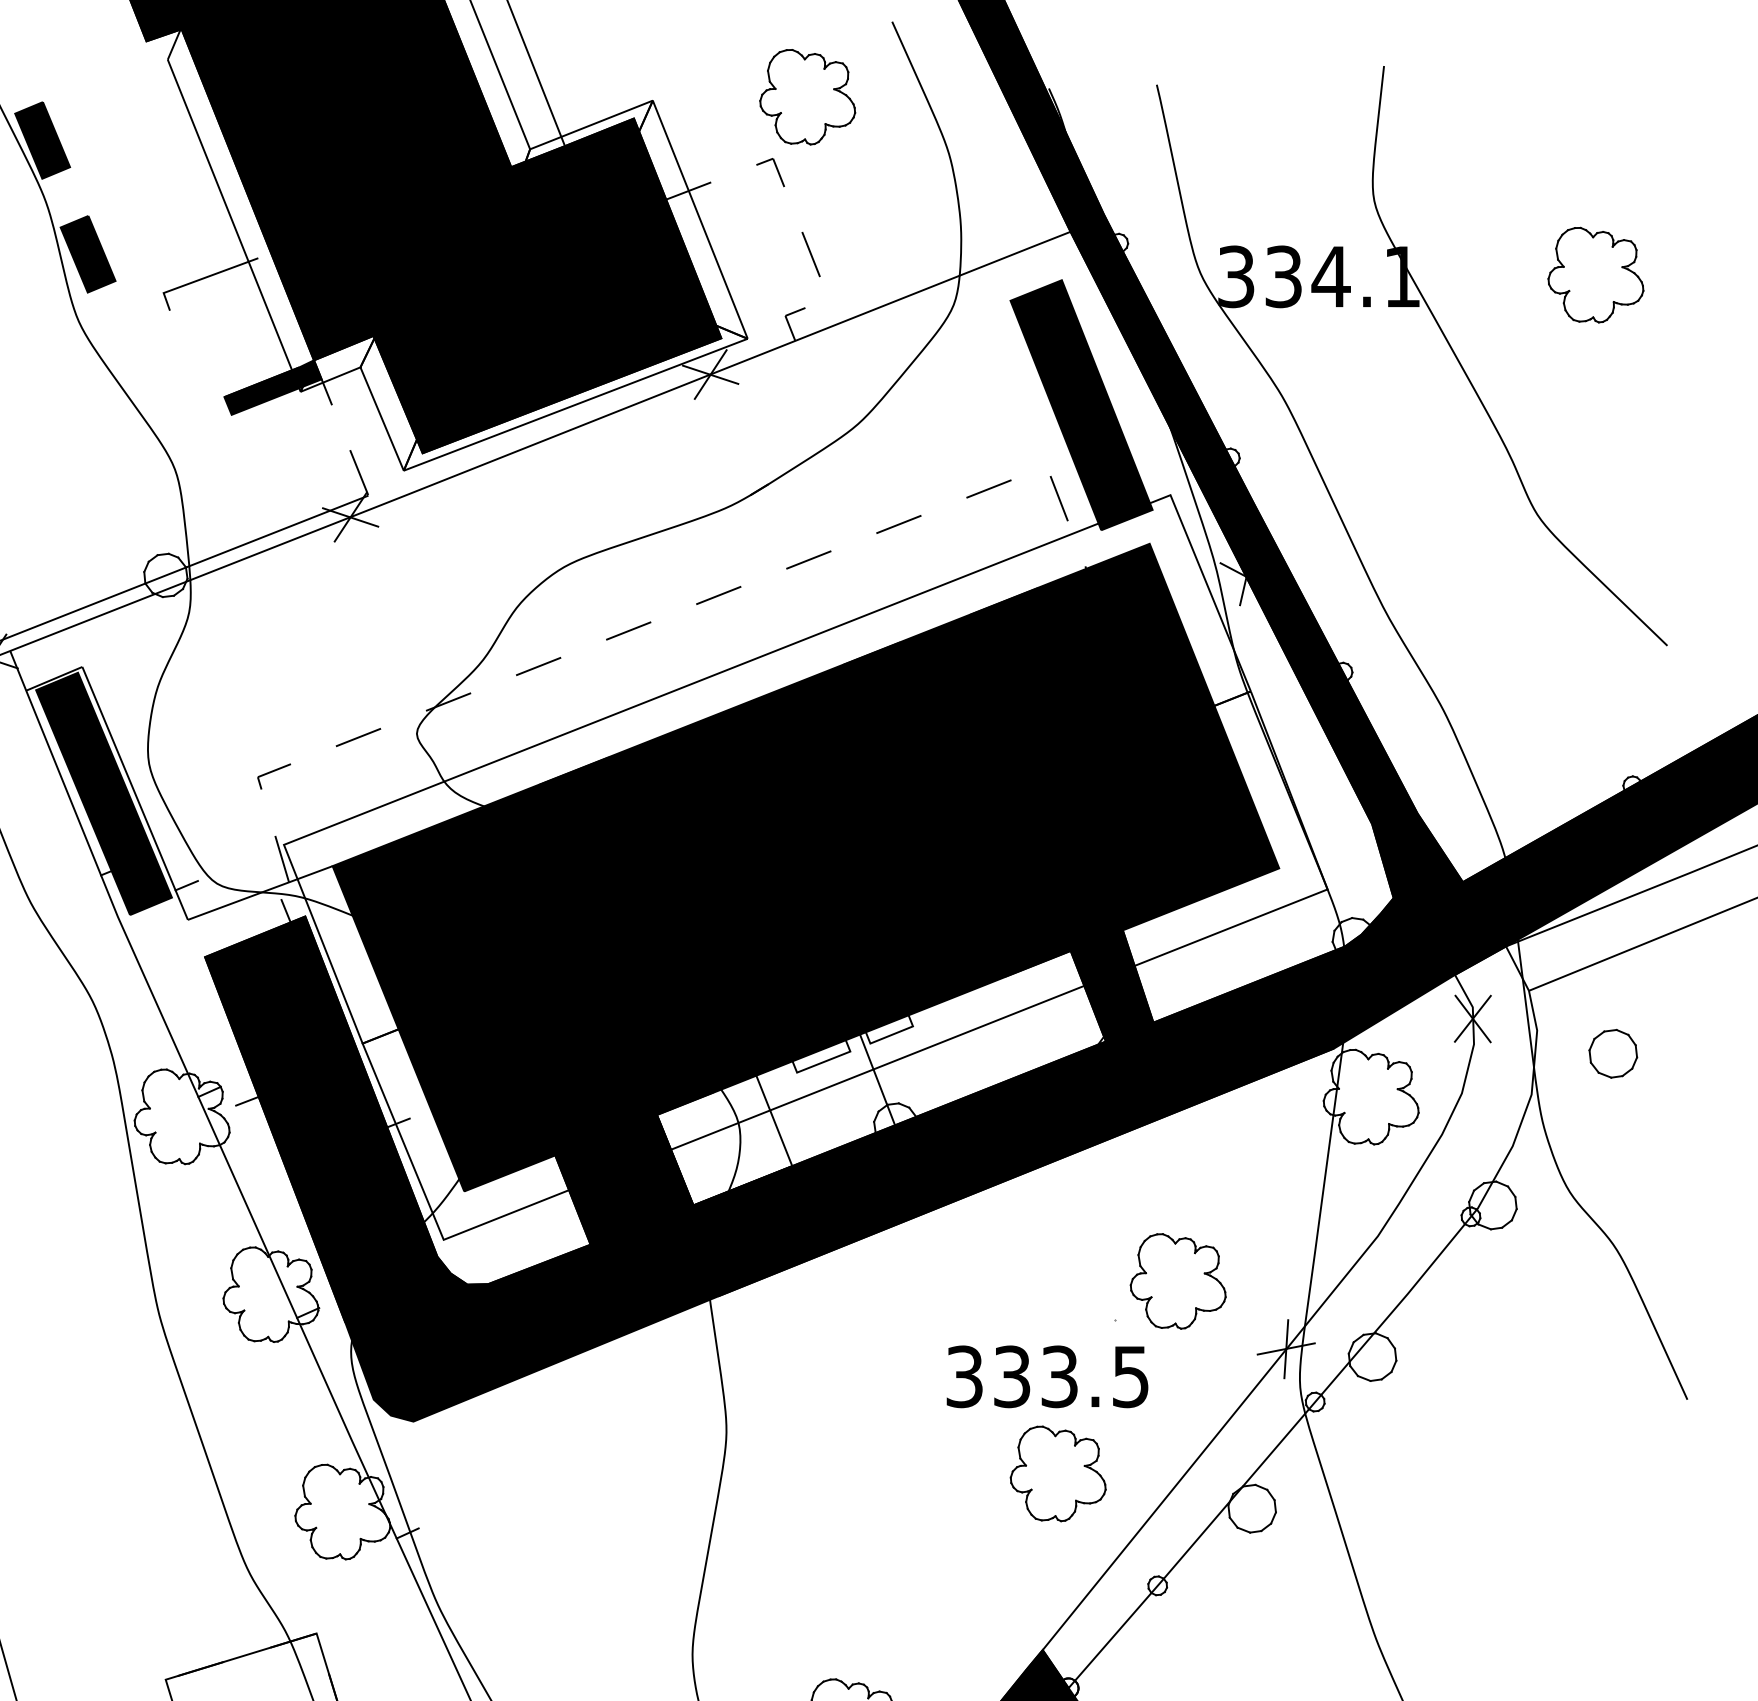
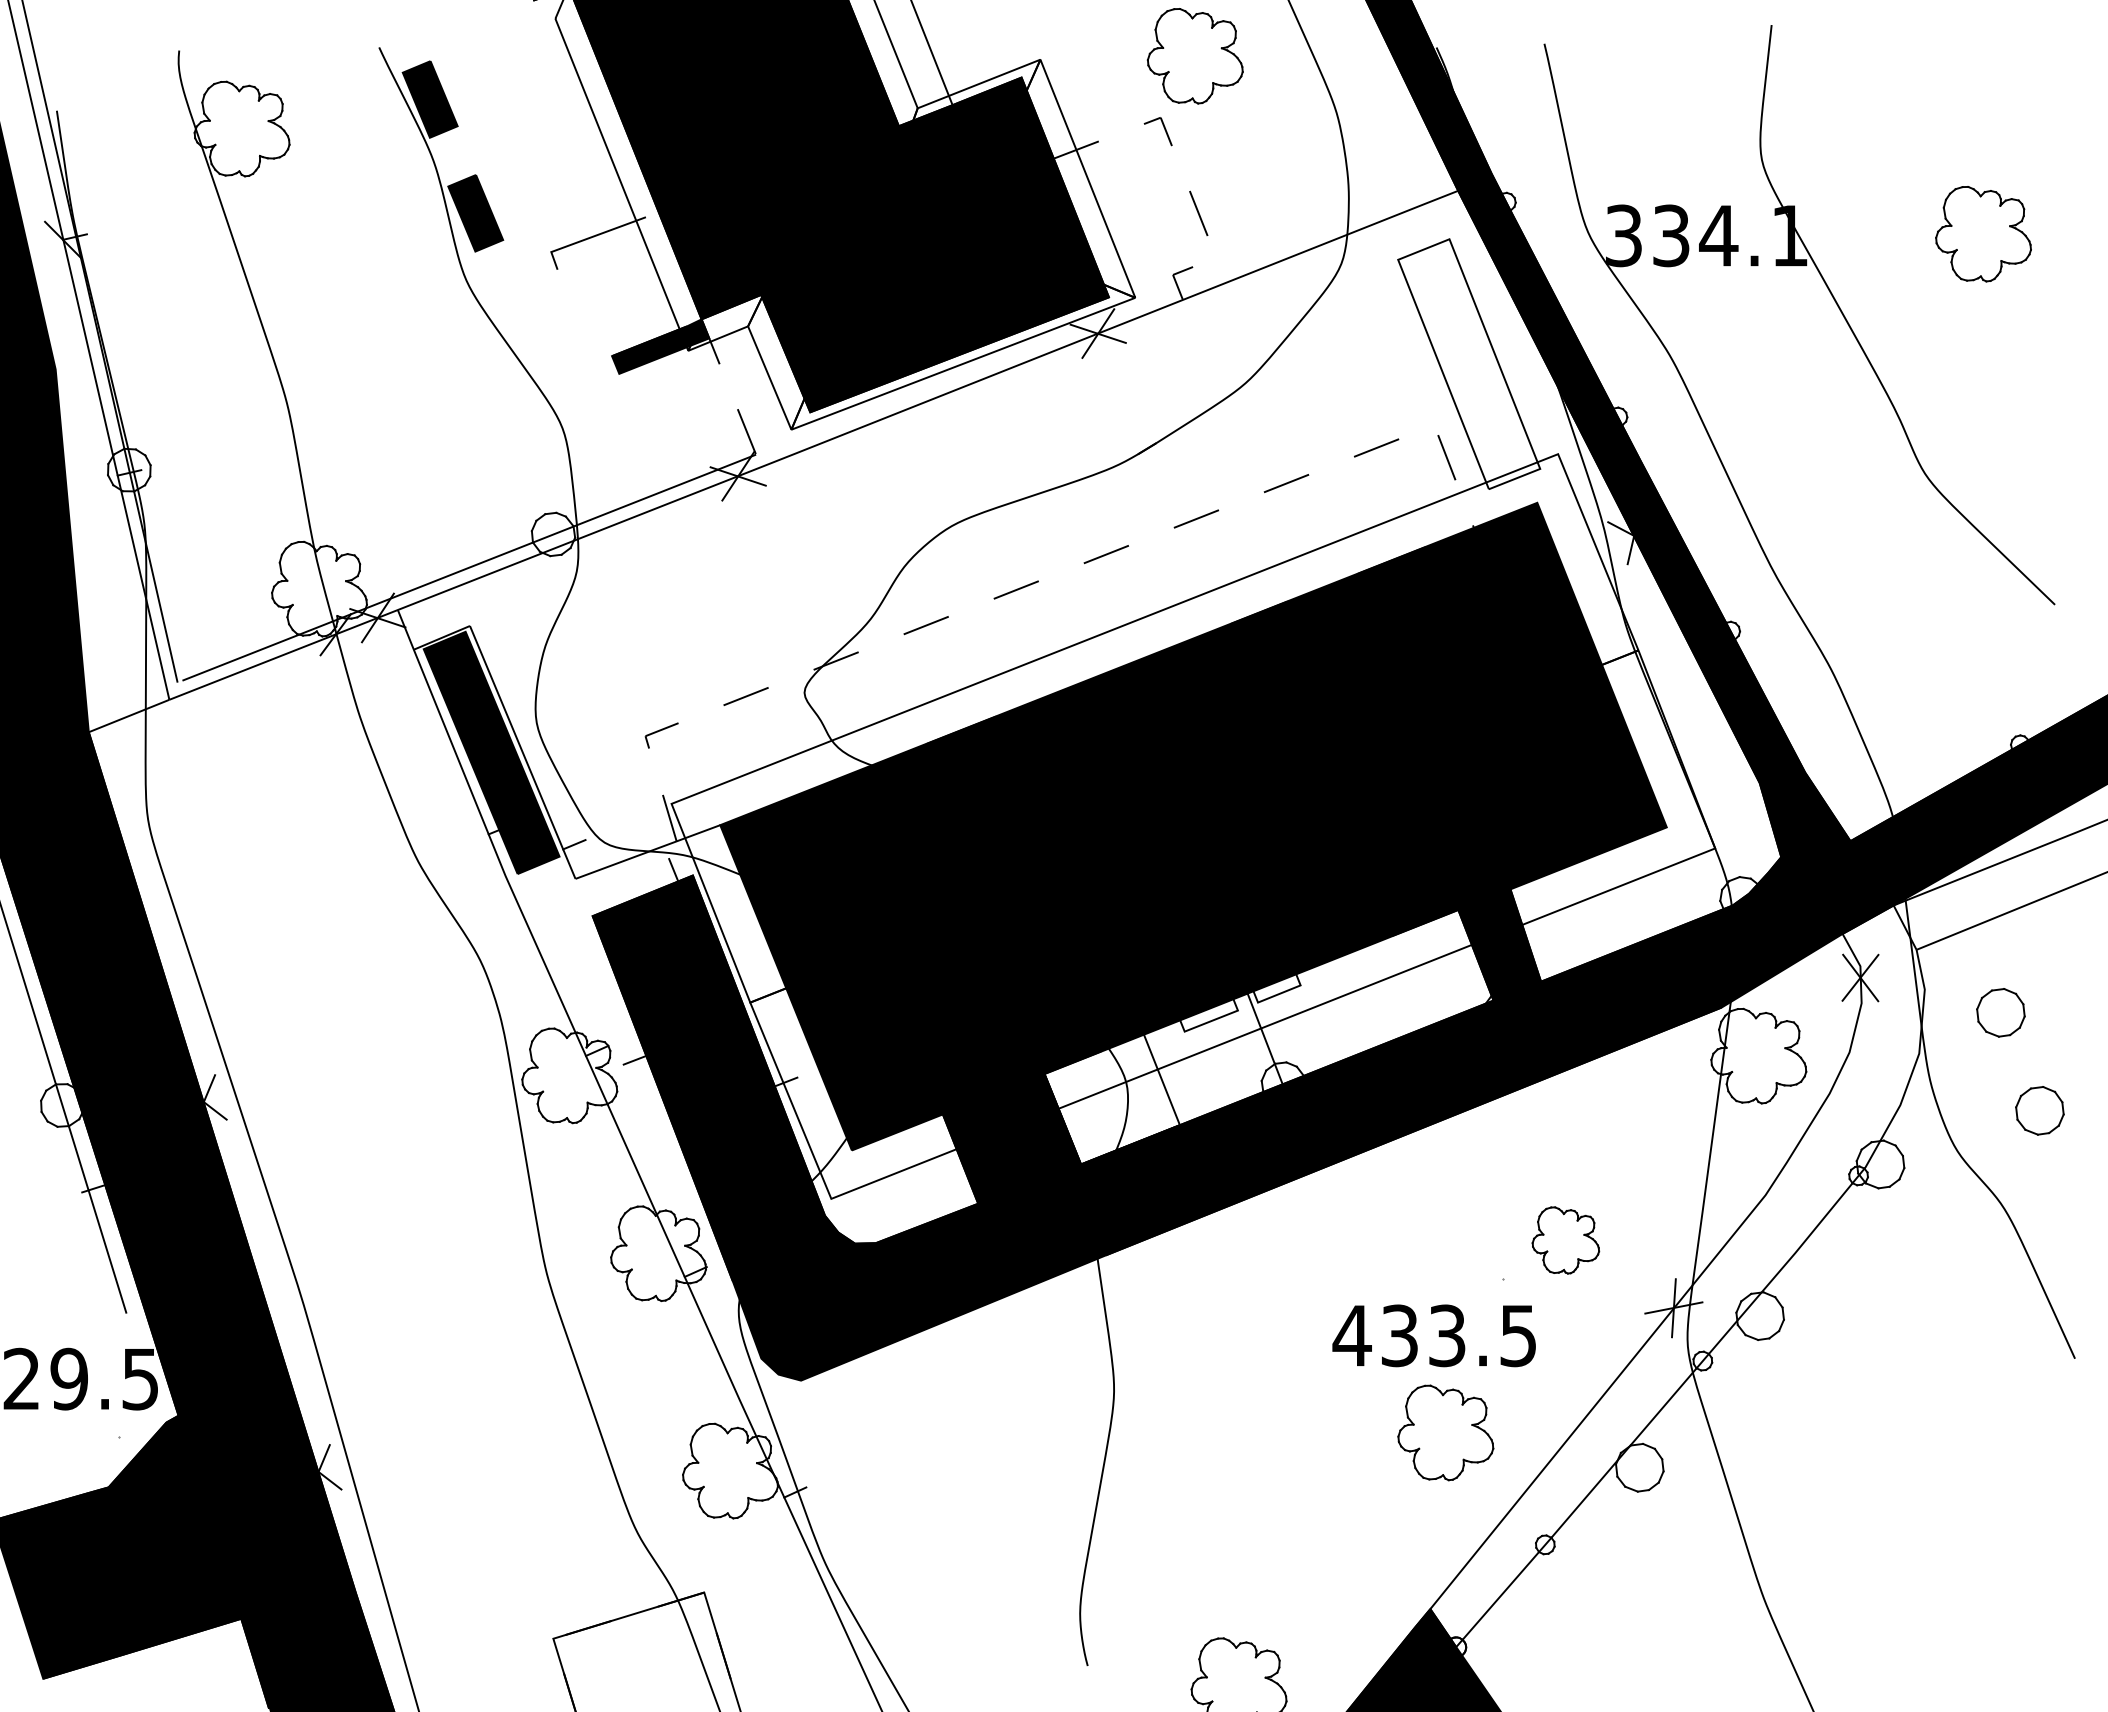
fill: (1081, 405) -> (1469, 364), removed
part: (1651, 1151) -> (2039, 1110), added
part: (1177, 1281) -> (1565, 1240), size x0.7
text: (963, 1376) -> (1351, 1335), 333.5 -> 433.5

